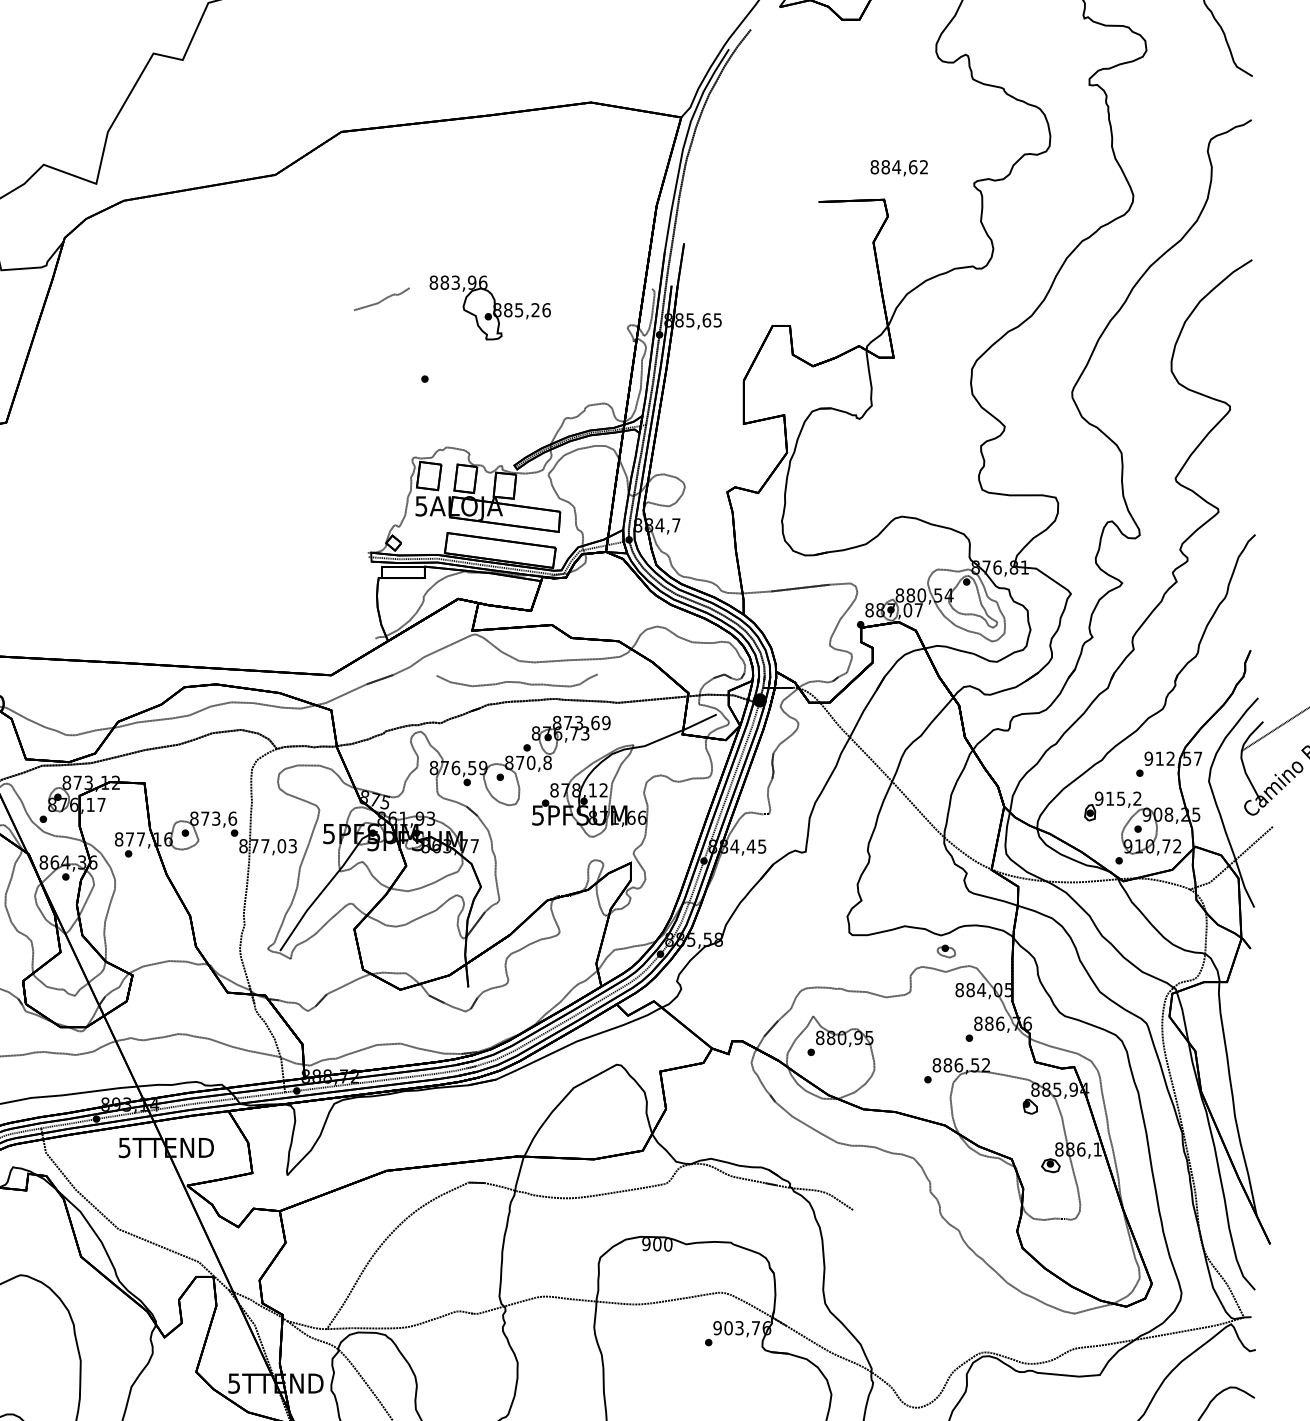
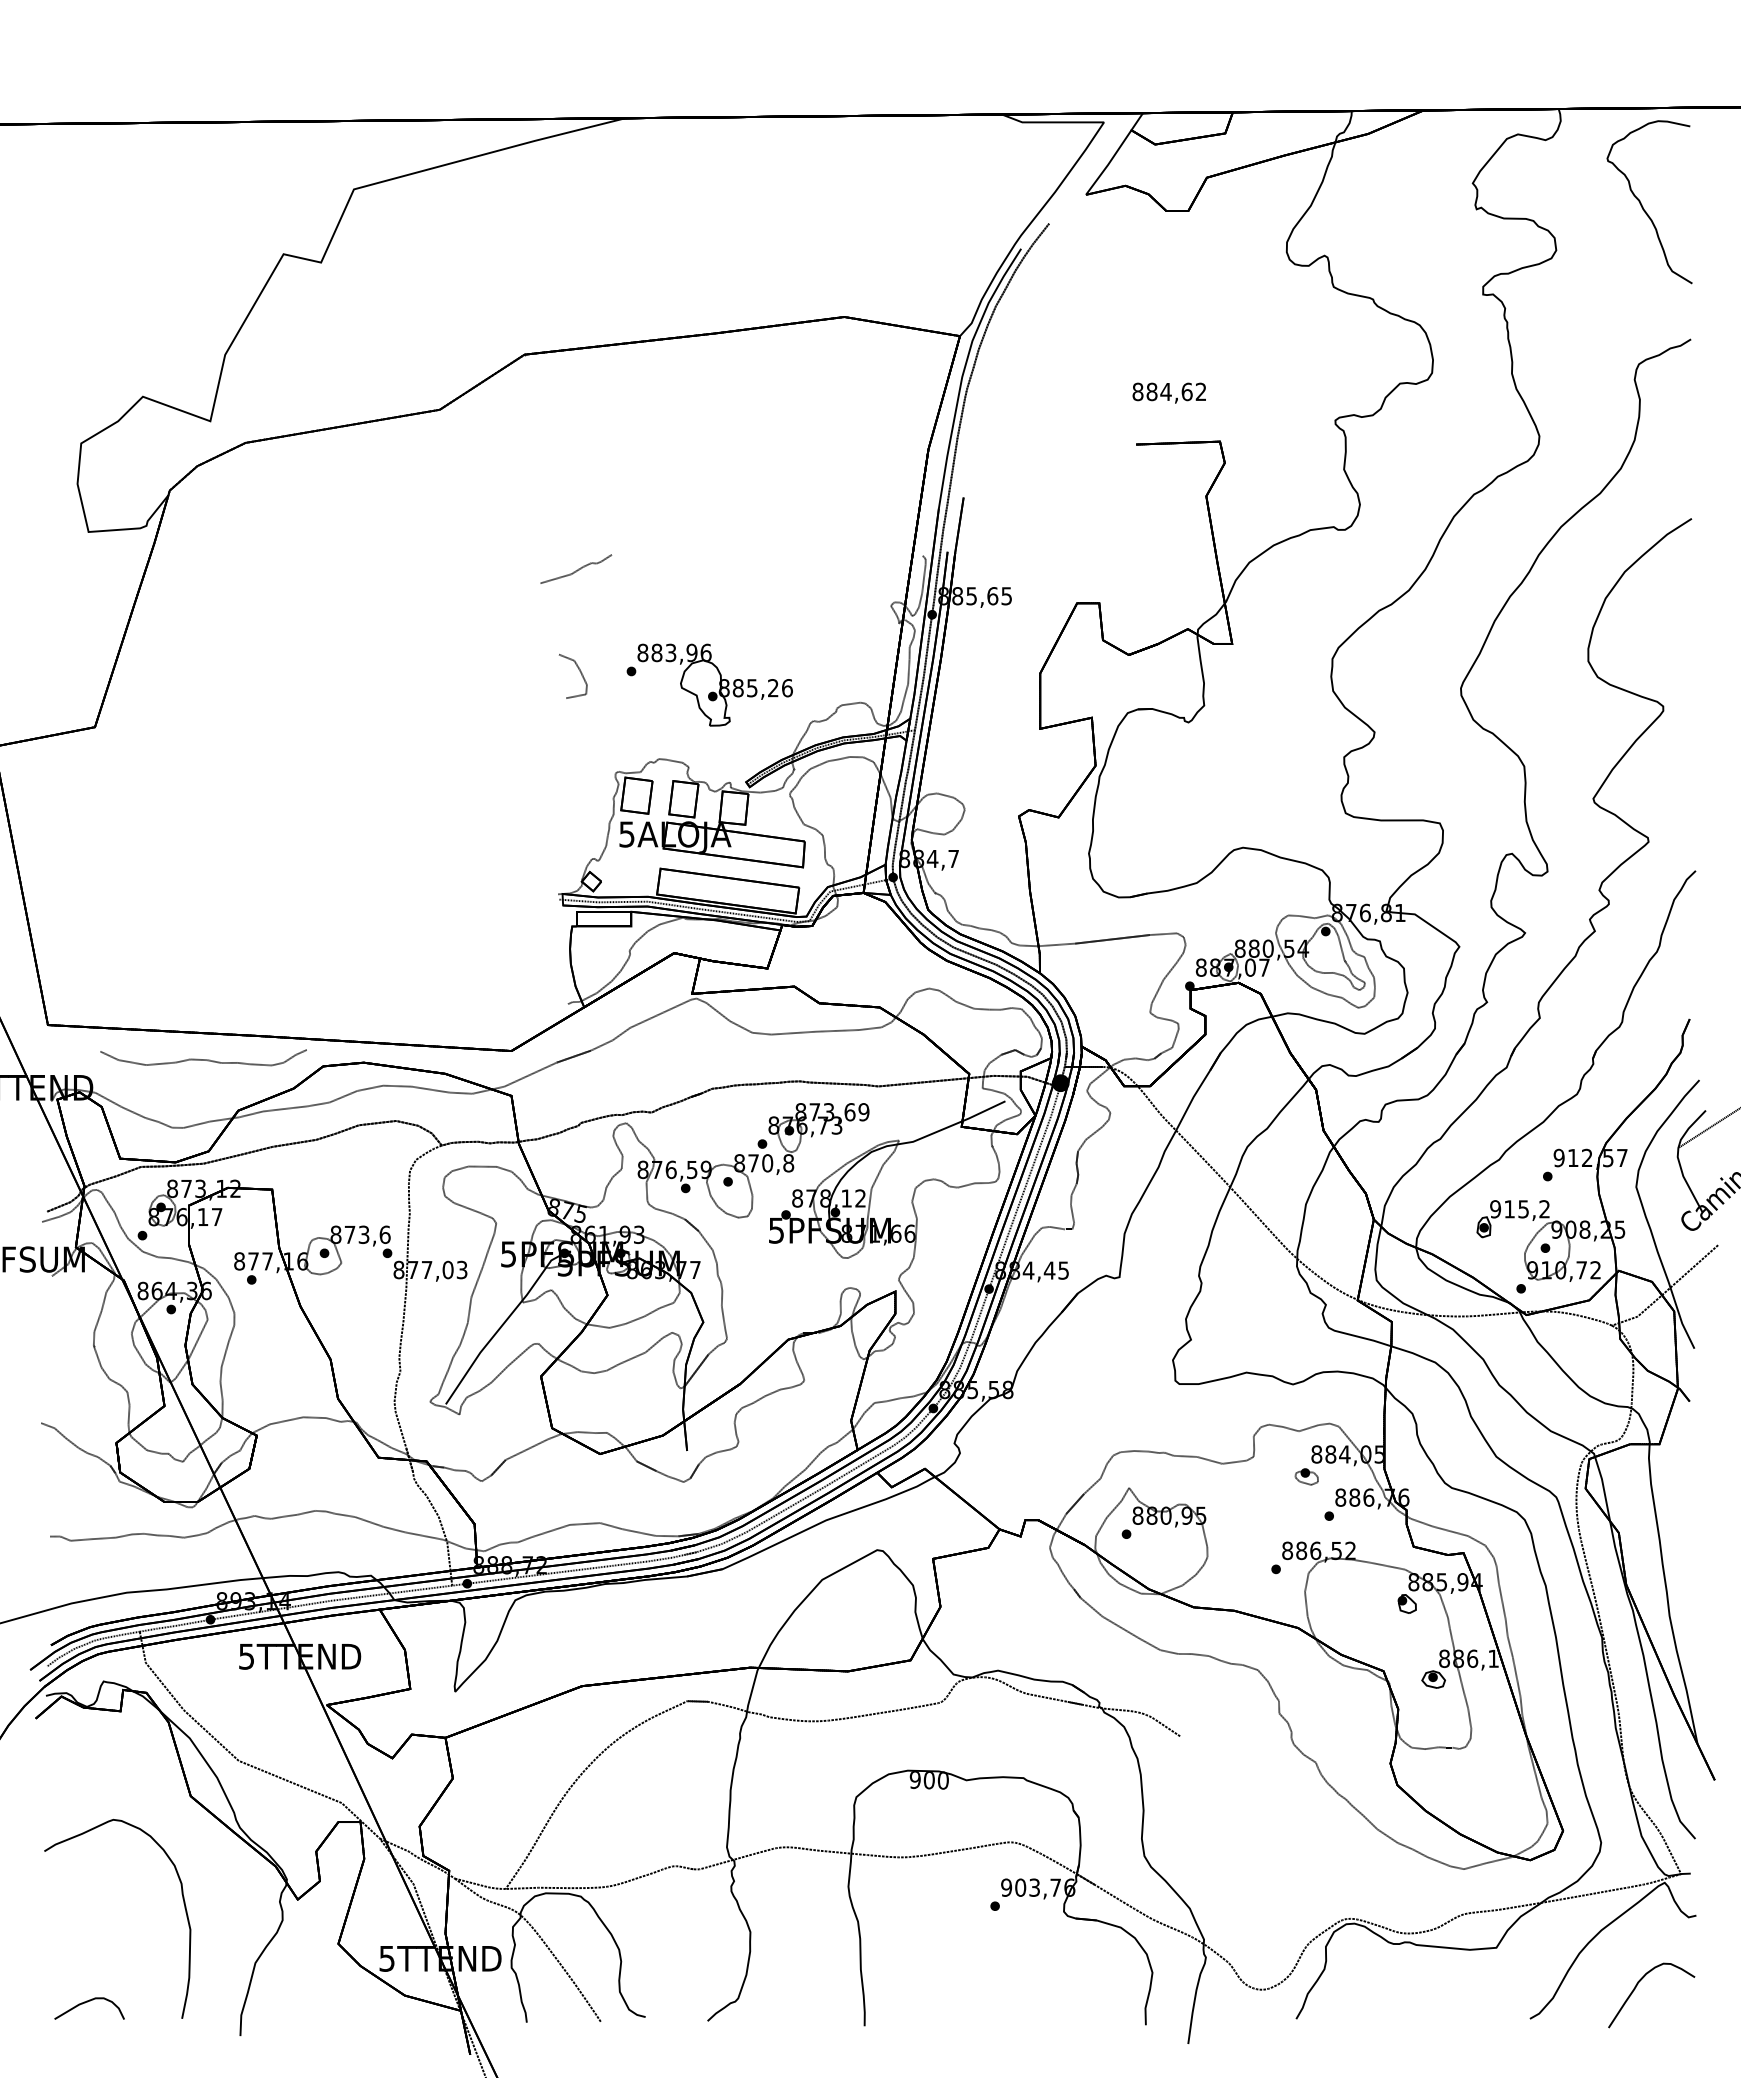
text: (898, 167) -> (1168, 392), moved
part: (489, 307) -> (714, 684), moved
curve: (385, 380) -> (580, 673), added
curve: (517, 681) -> (203, 1059), moved
part: (946, 951) -> (1306, 1476), moved

